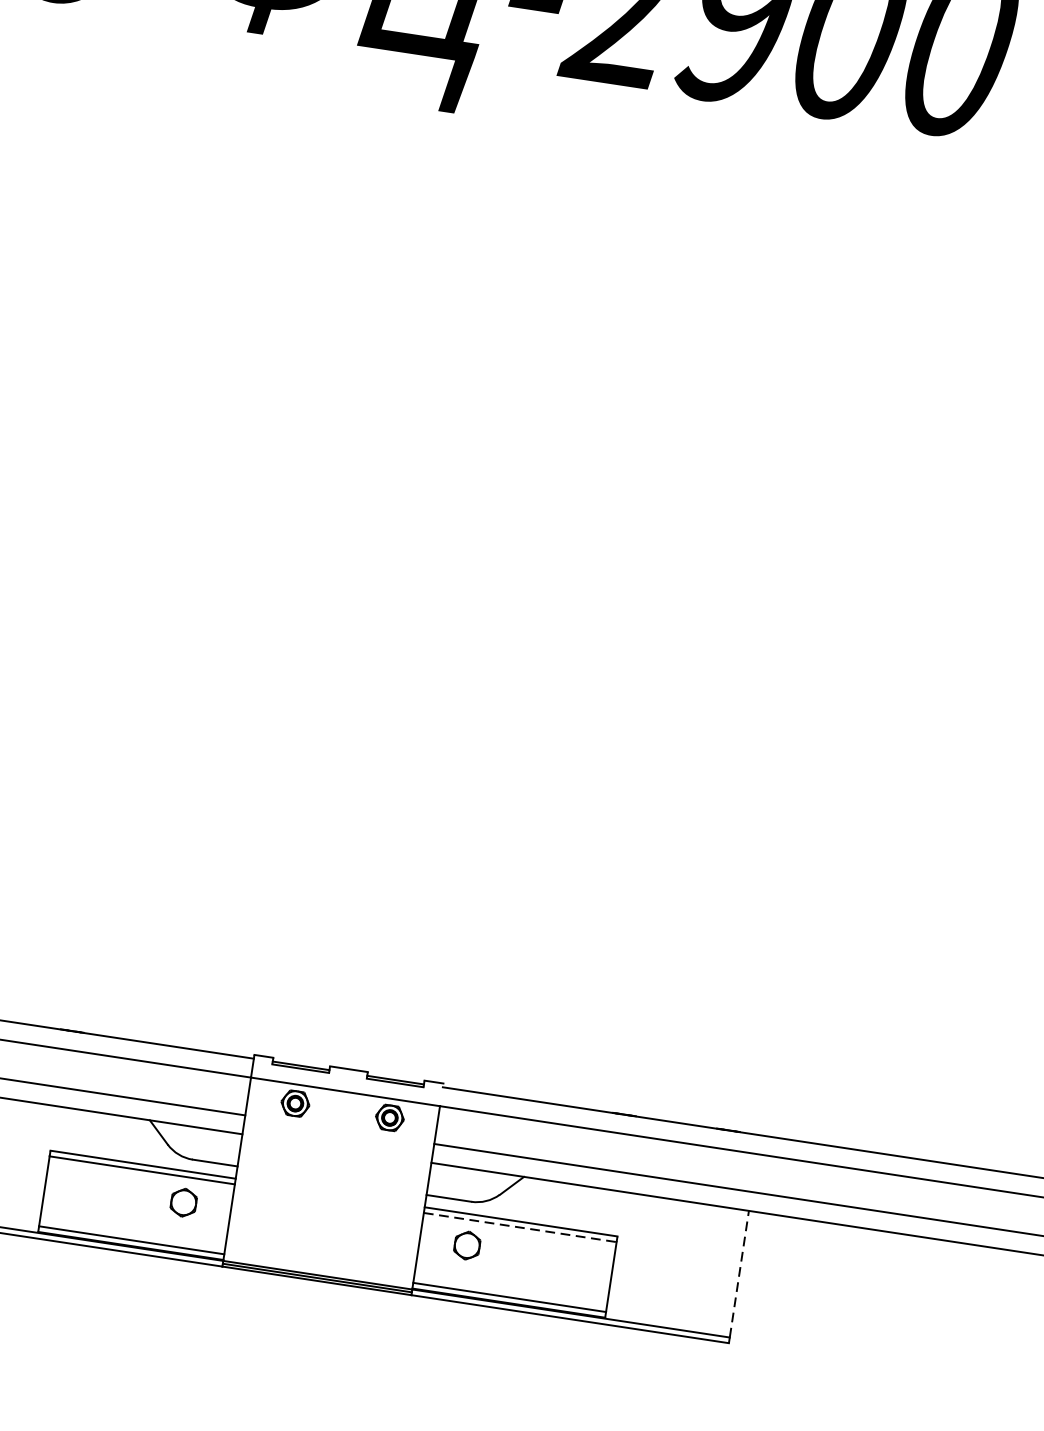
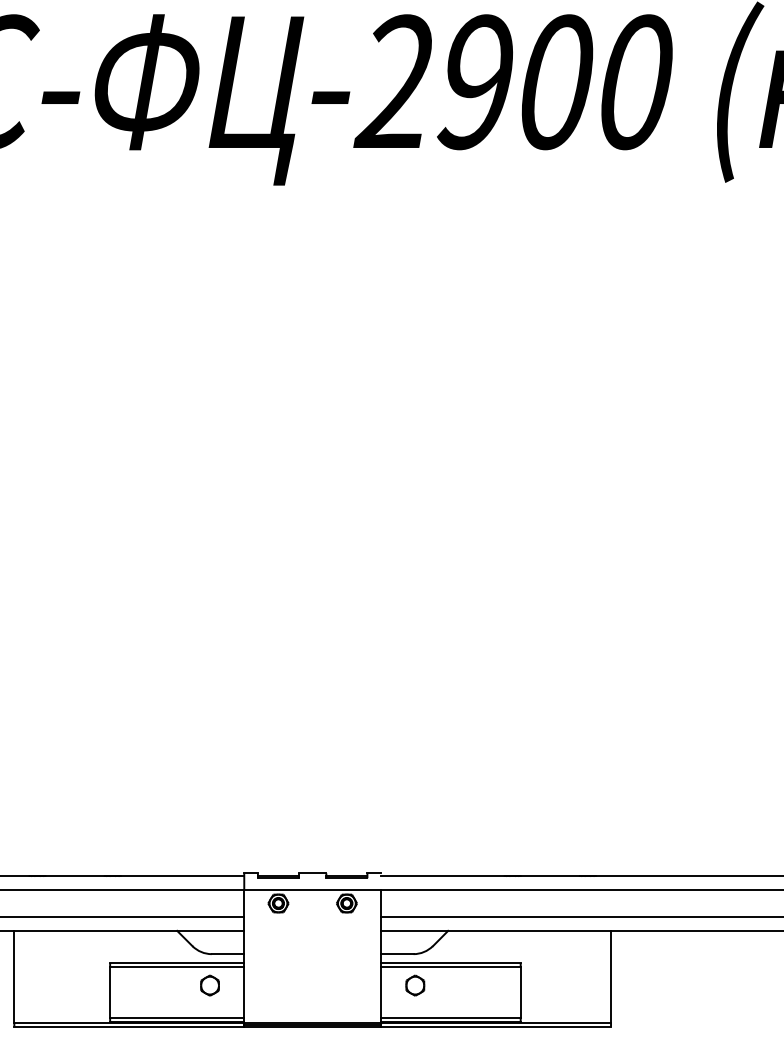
line: (519, 1227) -> (450, 967), dashed -> solid
line: (740, 1273) -> (611, 976), dashed -> solid

